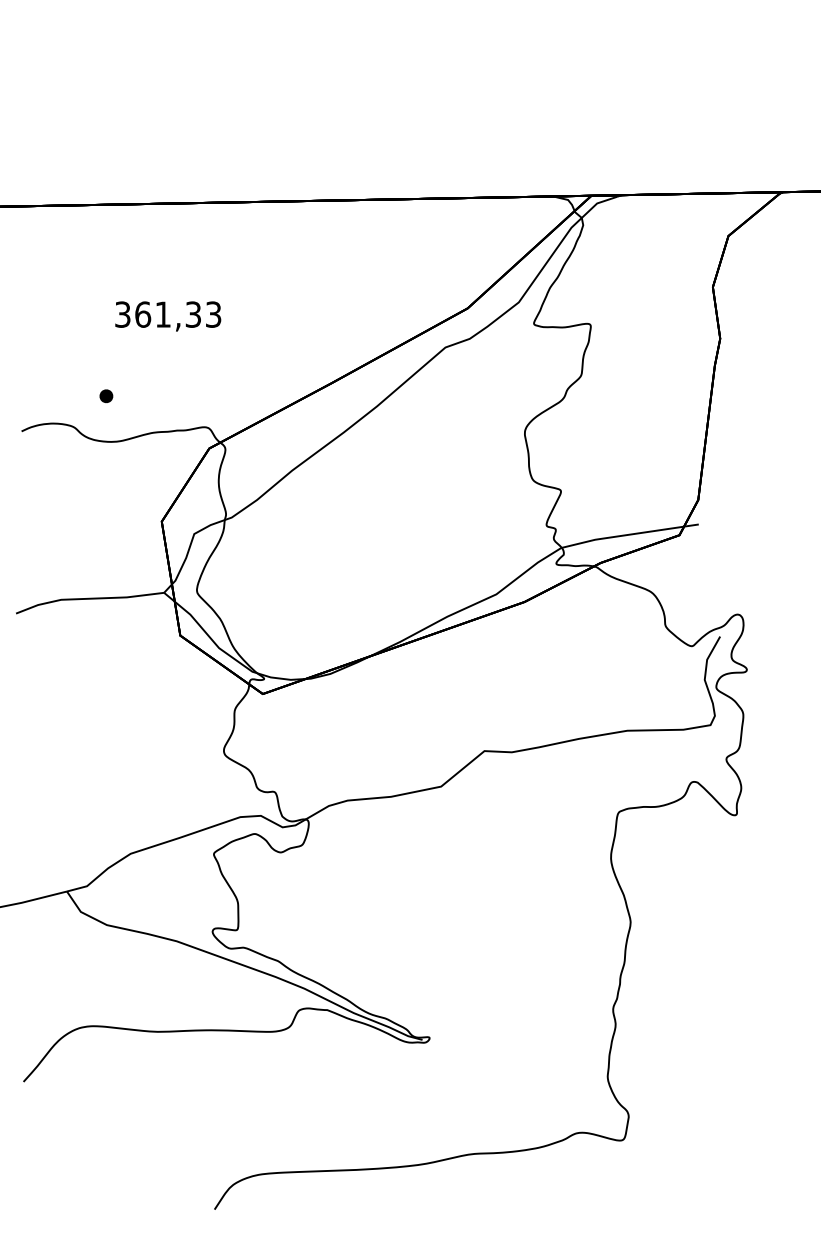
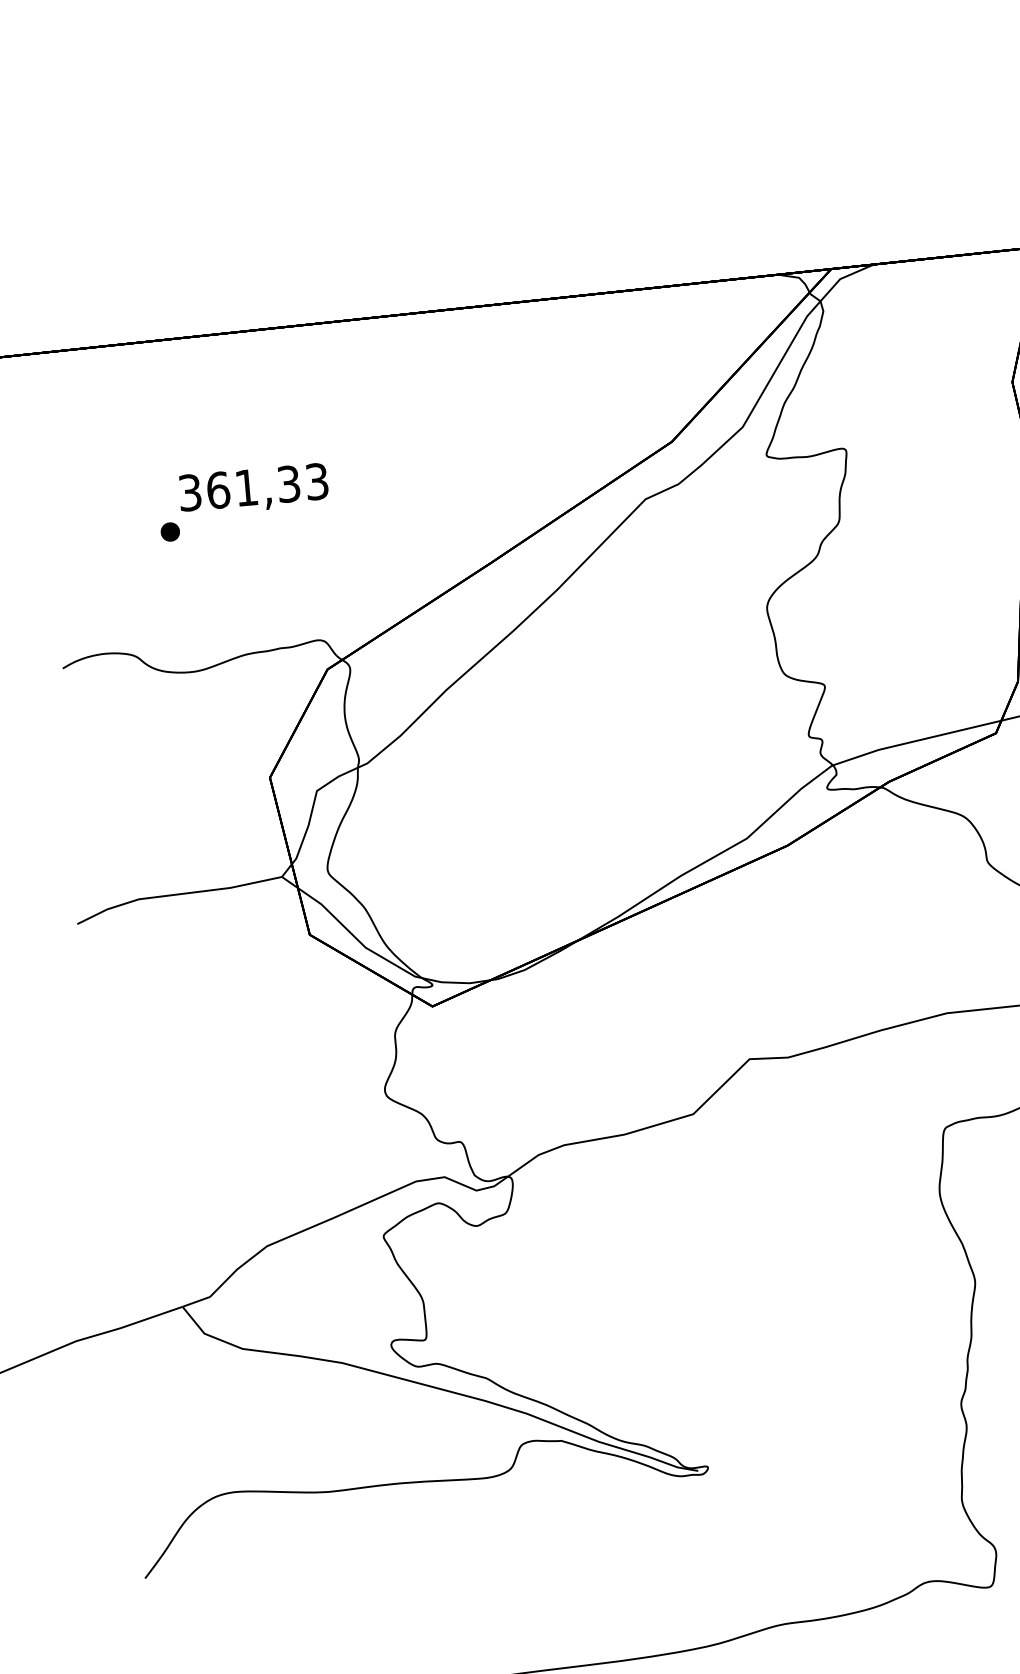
part: (106, 395) -> (170, 530), moved

